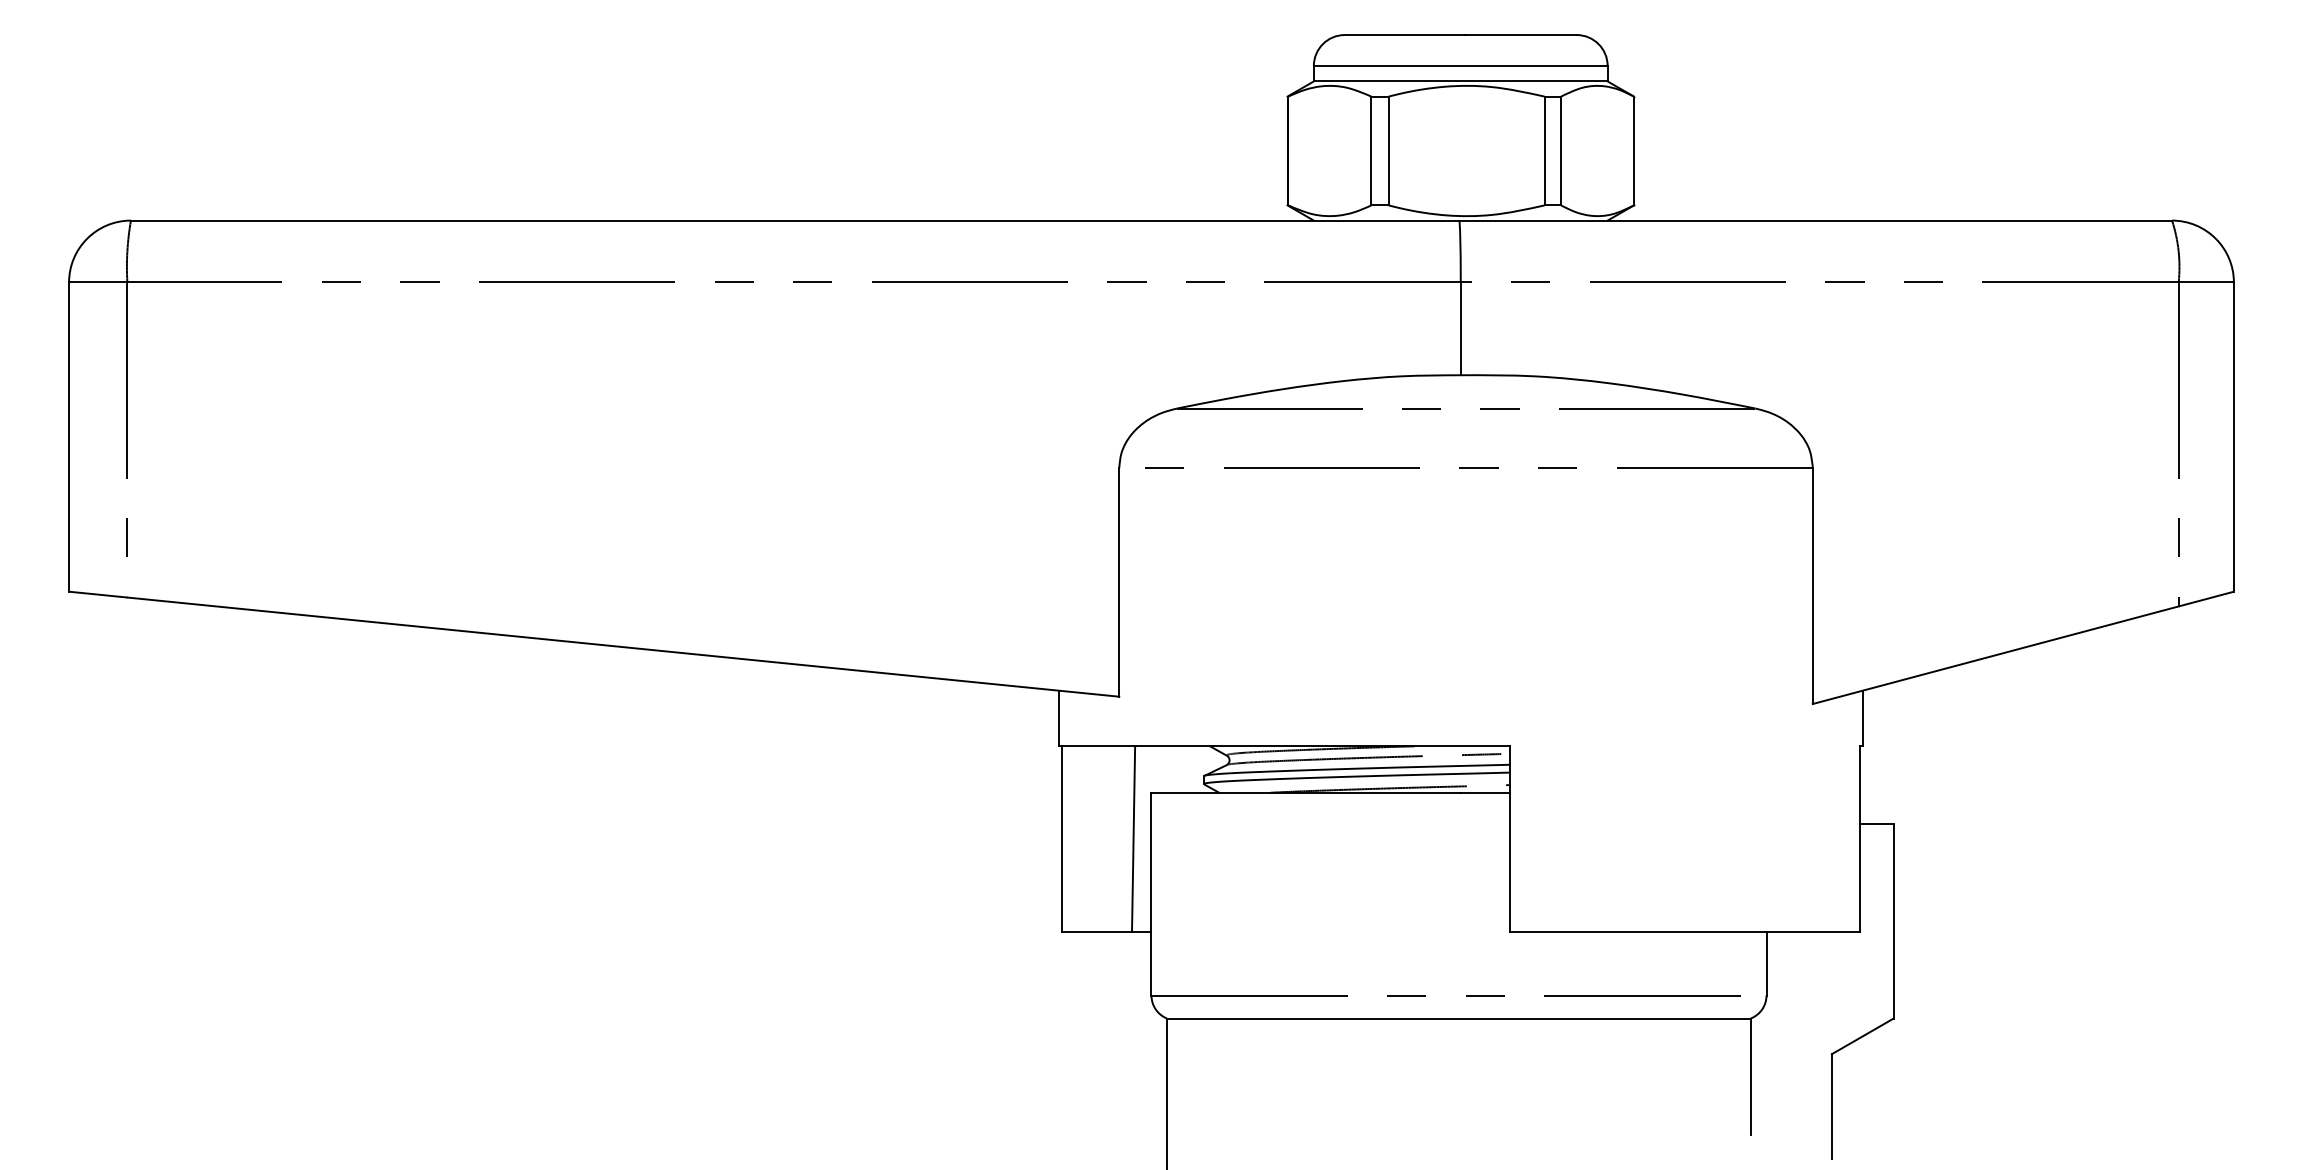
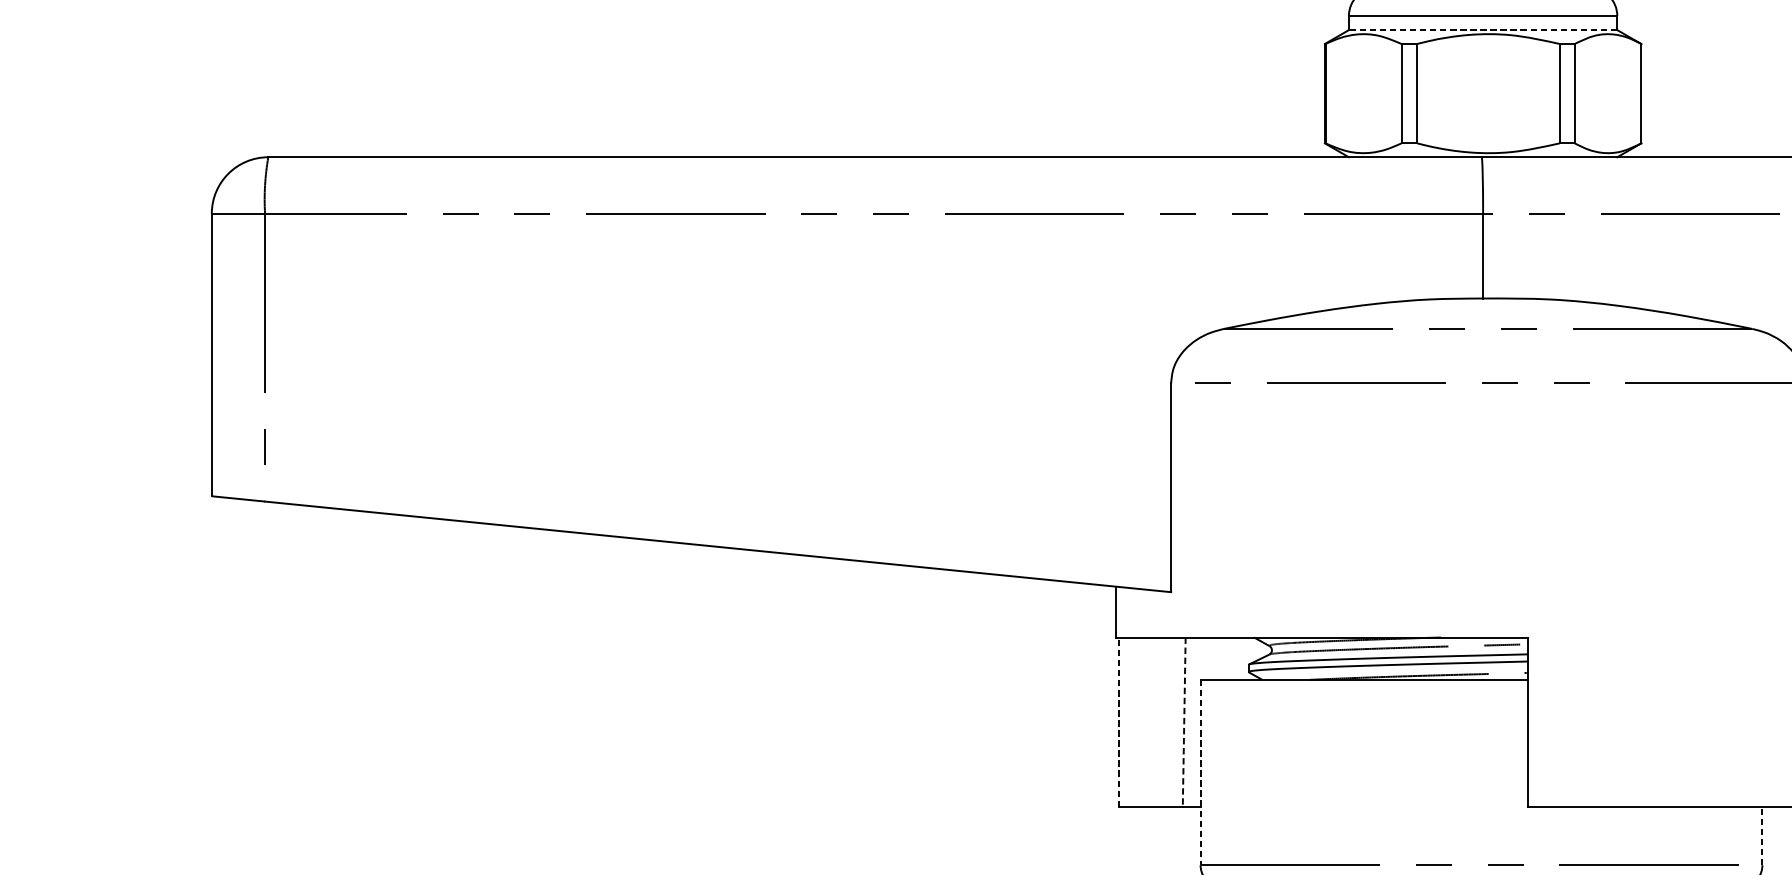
line: (1460, 81) -> (1482, 30), solid -> dashed
line: (1061, 839) -> (1118, 722), solid -> dashed
line: (1133, 839) -> (1184, 722), solid -> dashed
line: (1151, 894) -> (1200, 772), solid -> dashed
line: (1766, 963) -> (1762, 835), solid -> dashed

